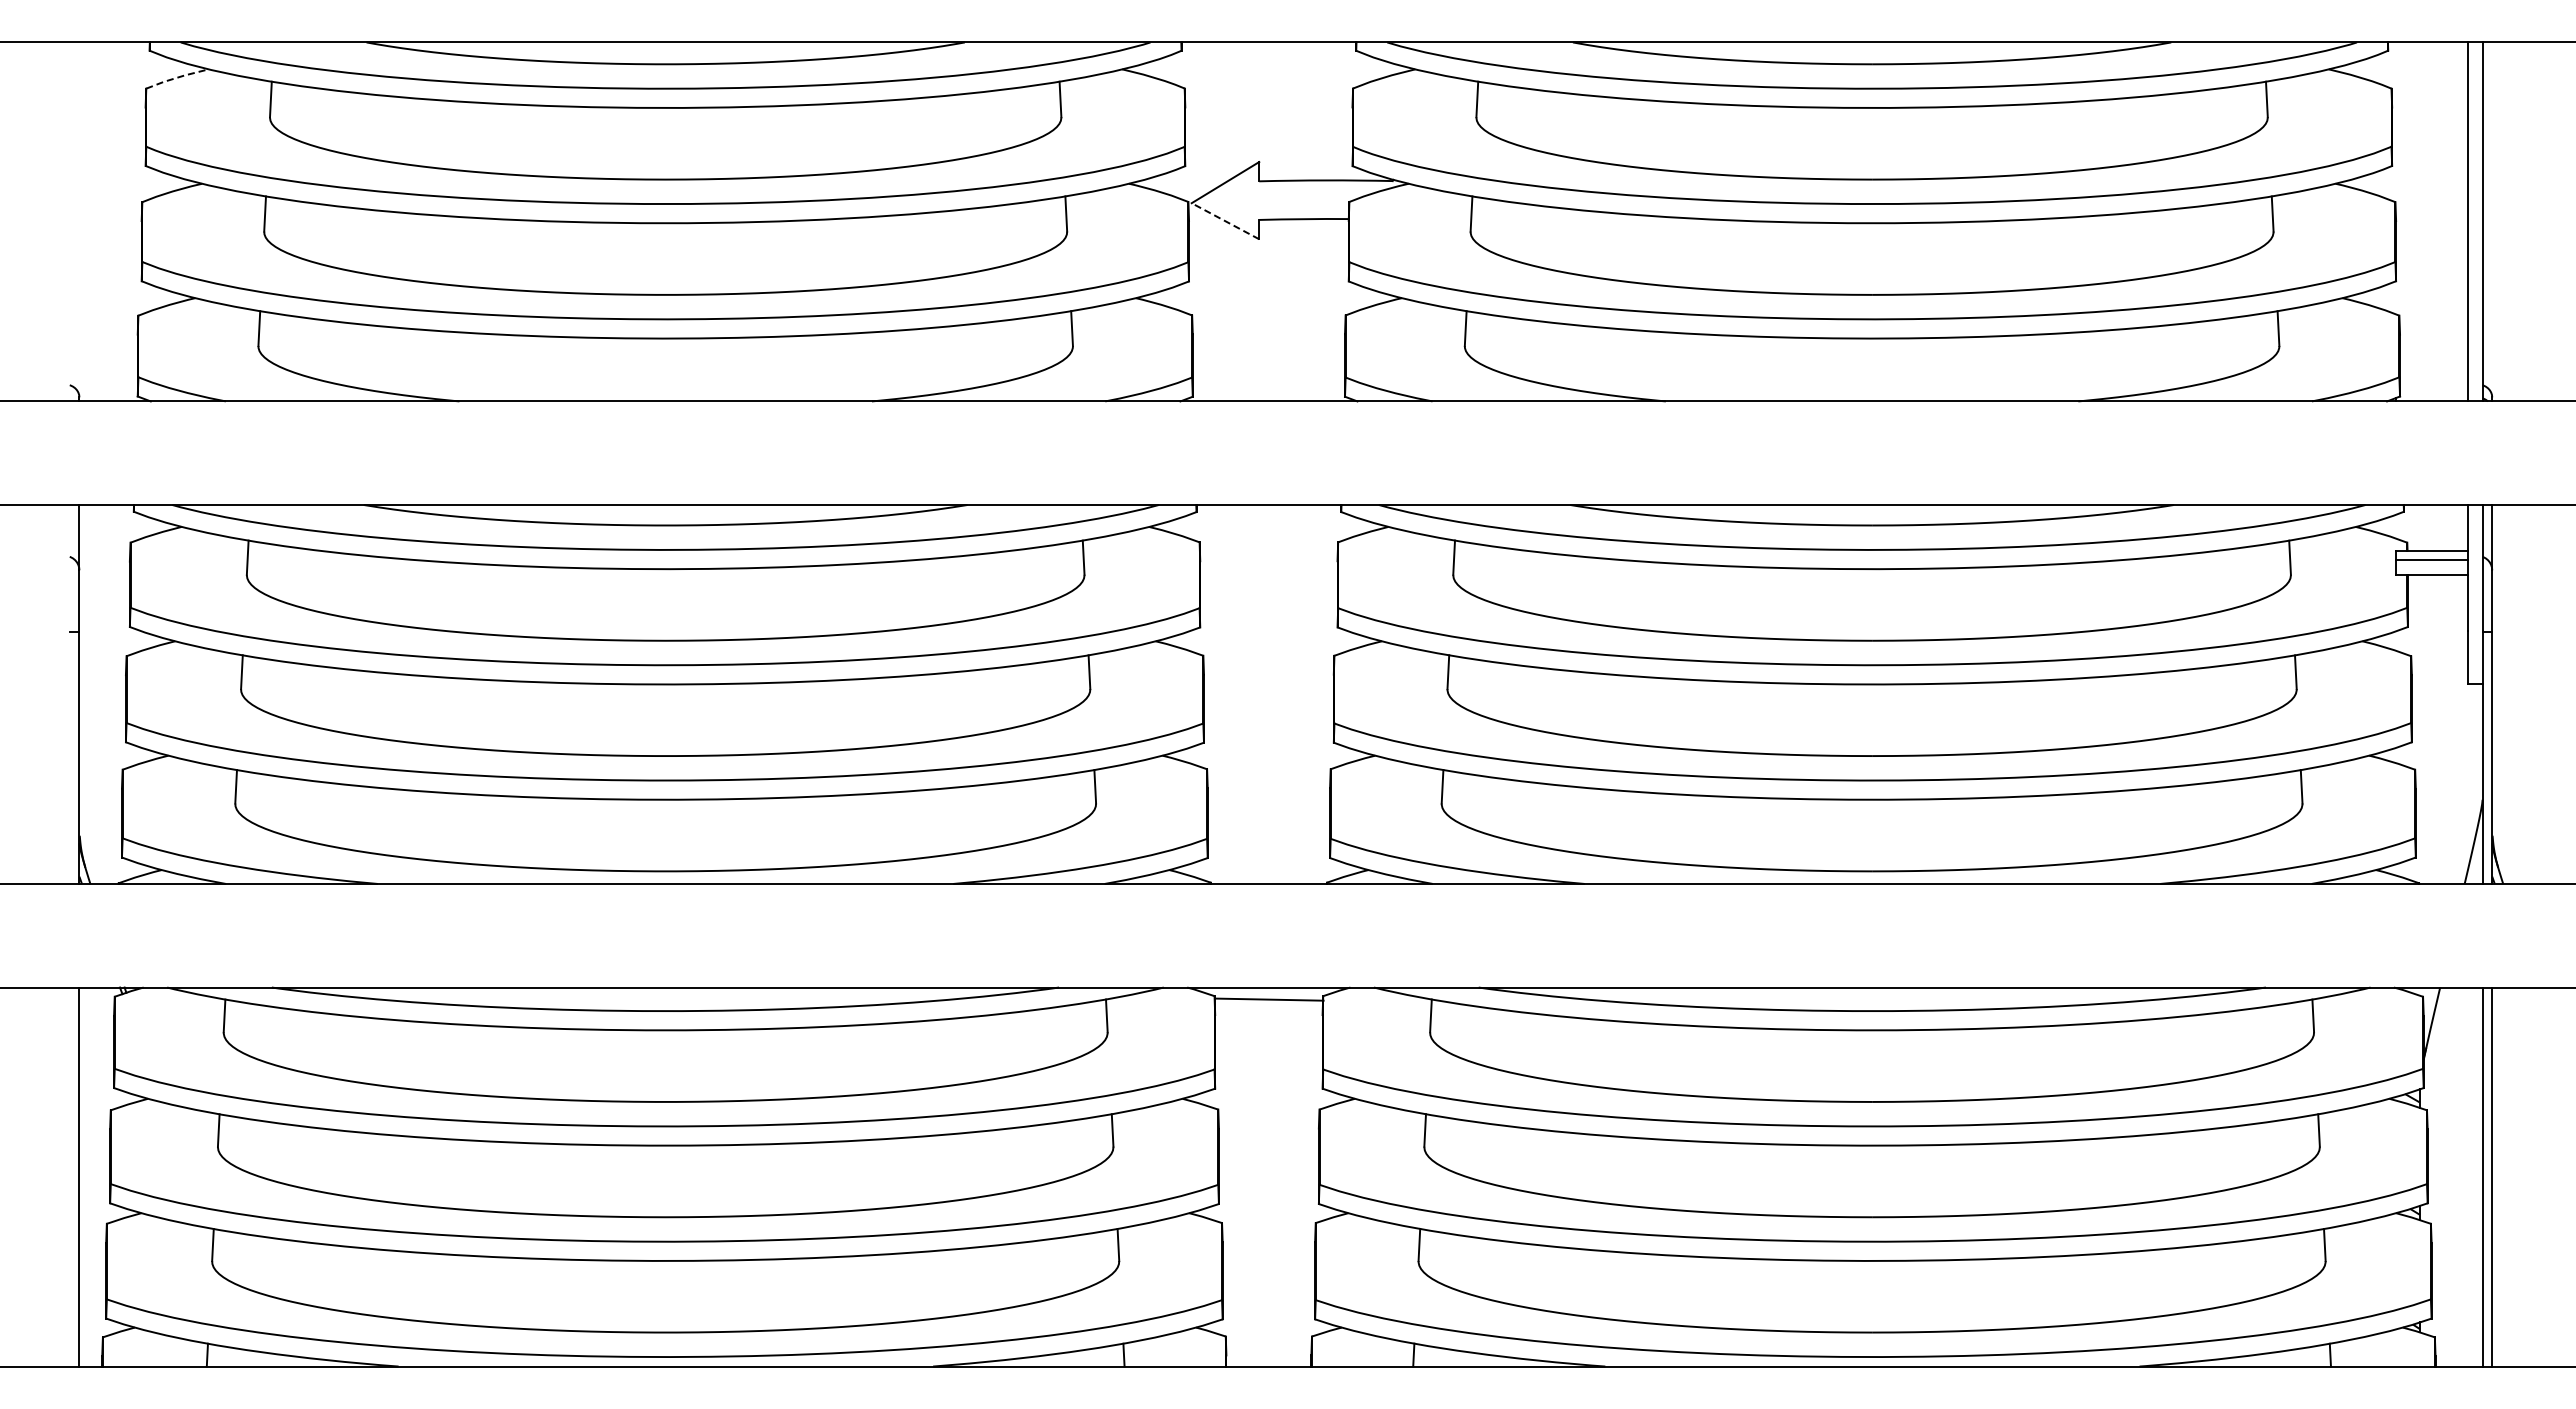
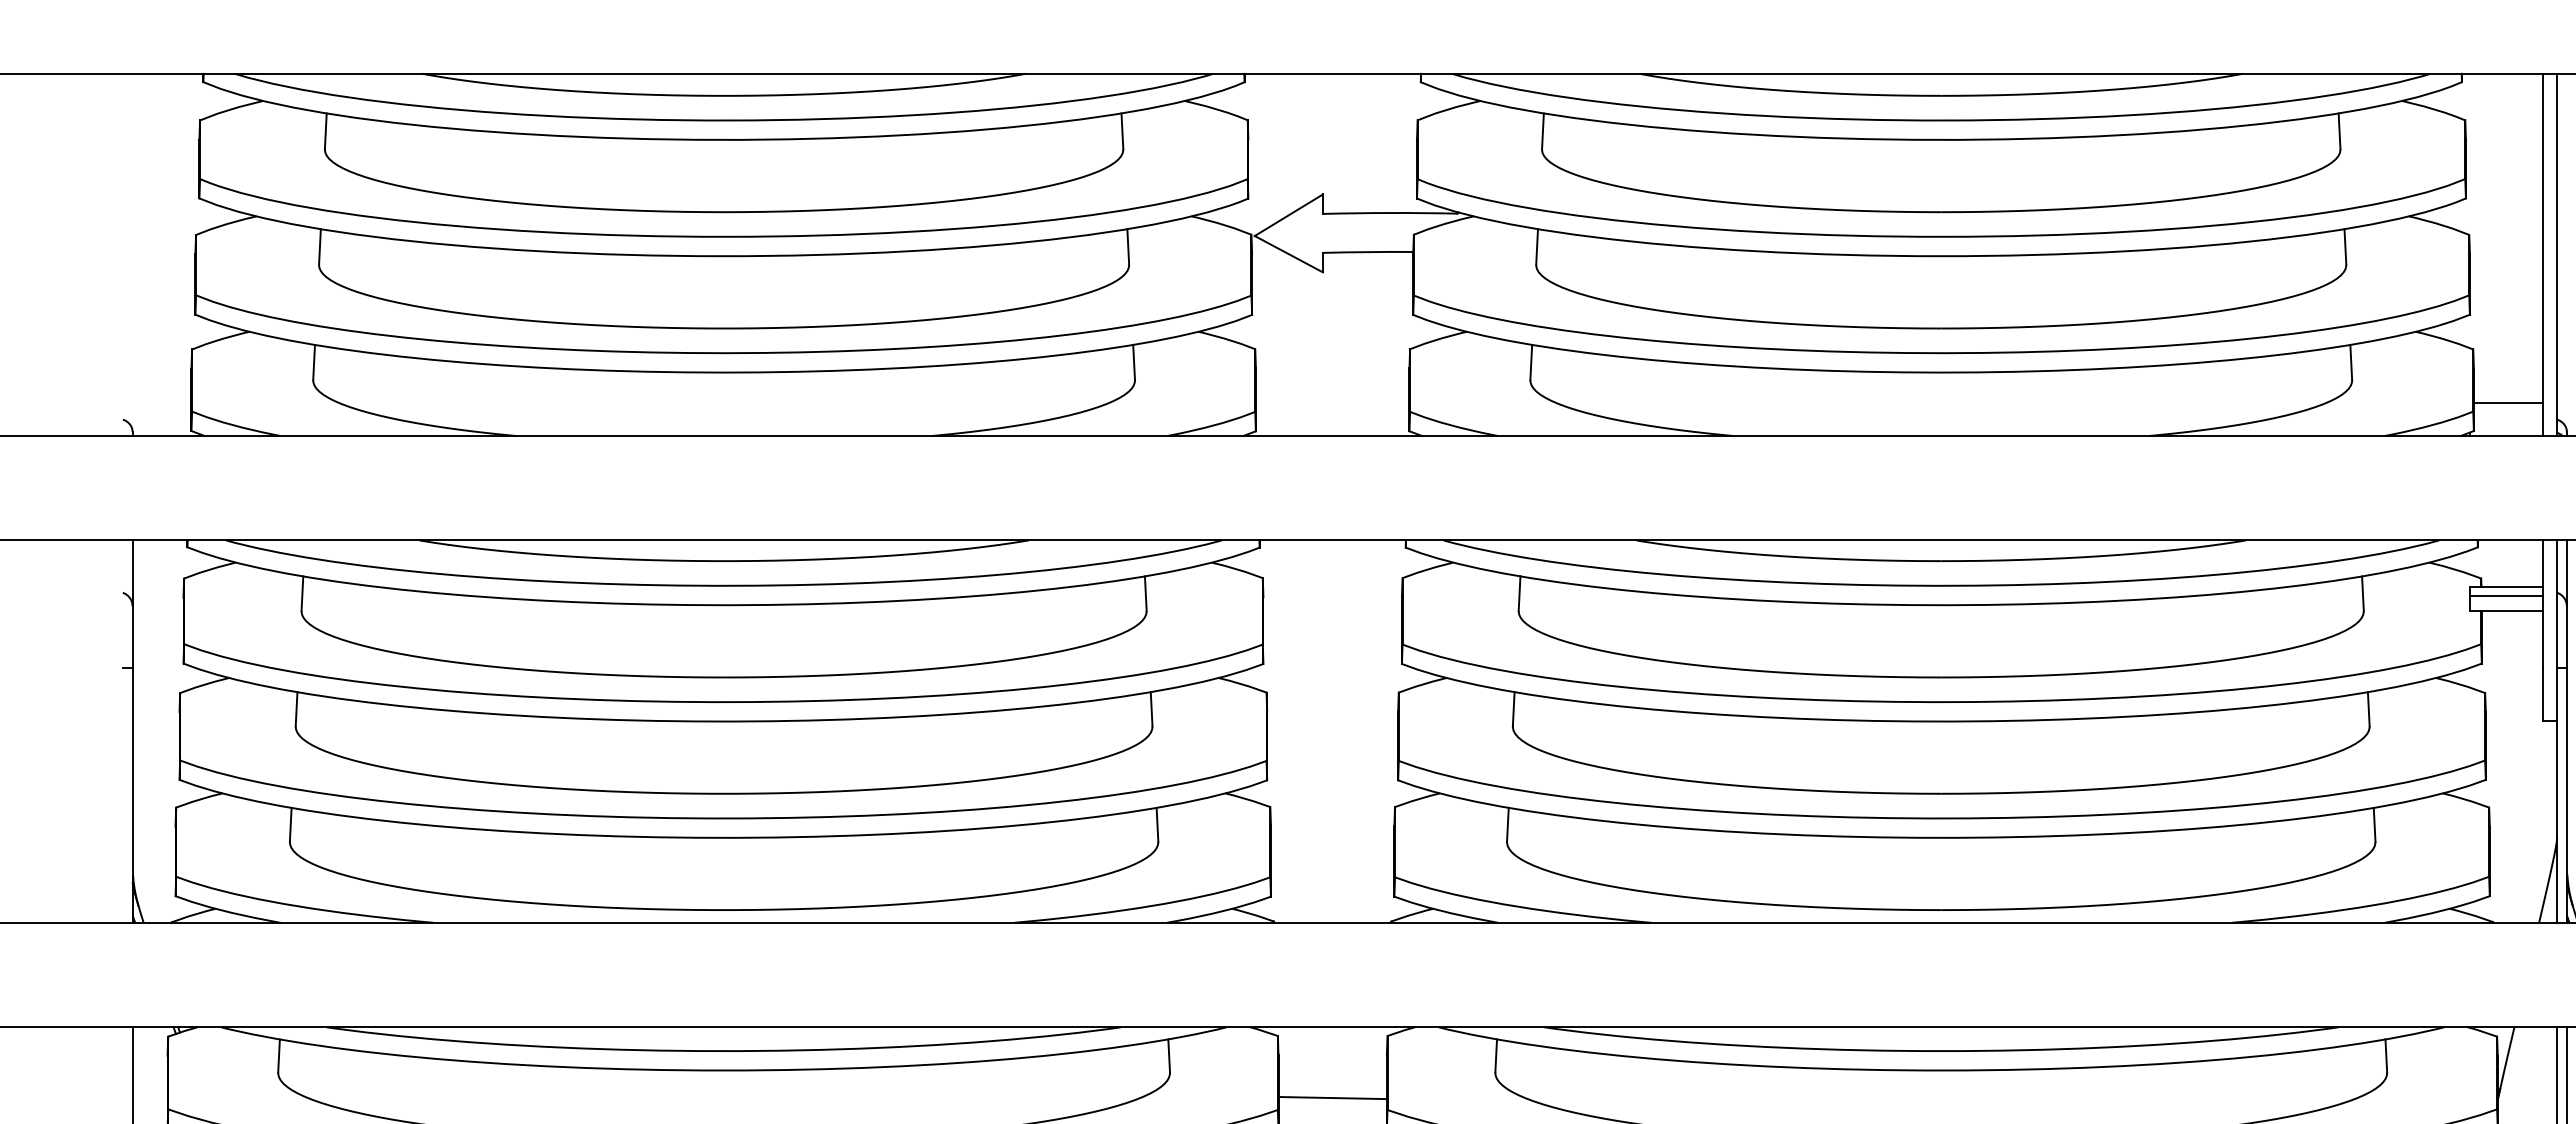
line: (177, 77) -> (231, 109), dashed -> solid
line: (1225, 221) -> (1288, 254), dashed -> solid
line: (2434, 369) -> (2508, 403), added
line: (1269, 999) -> (1332, 1097), moved

